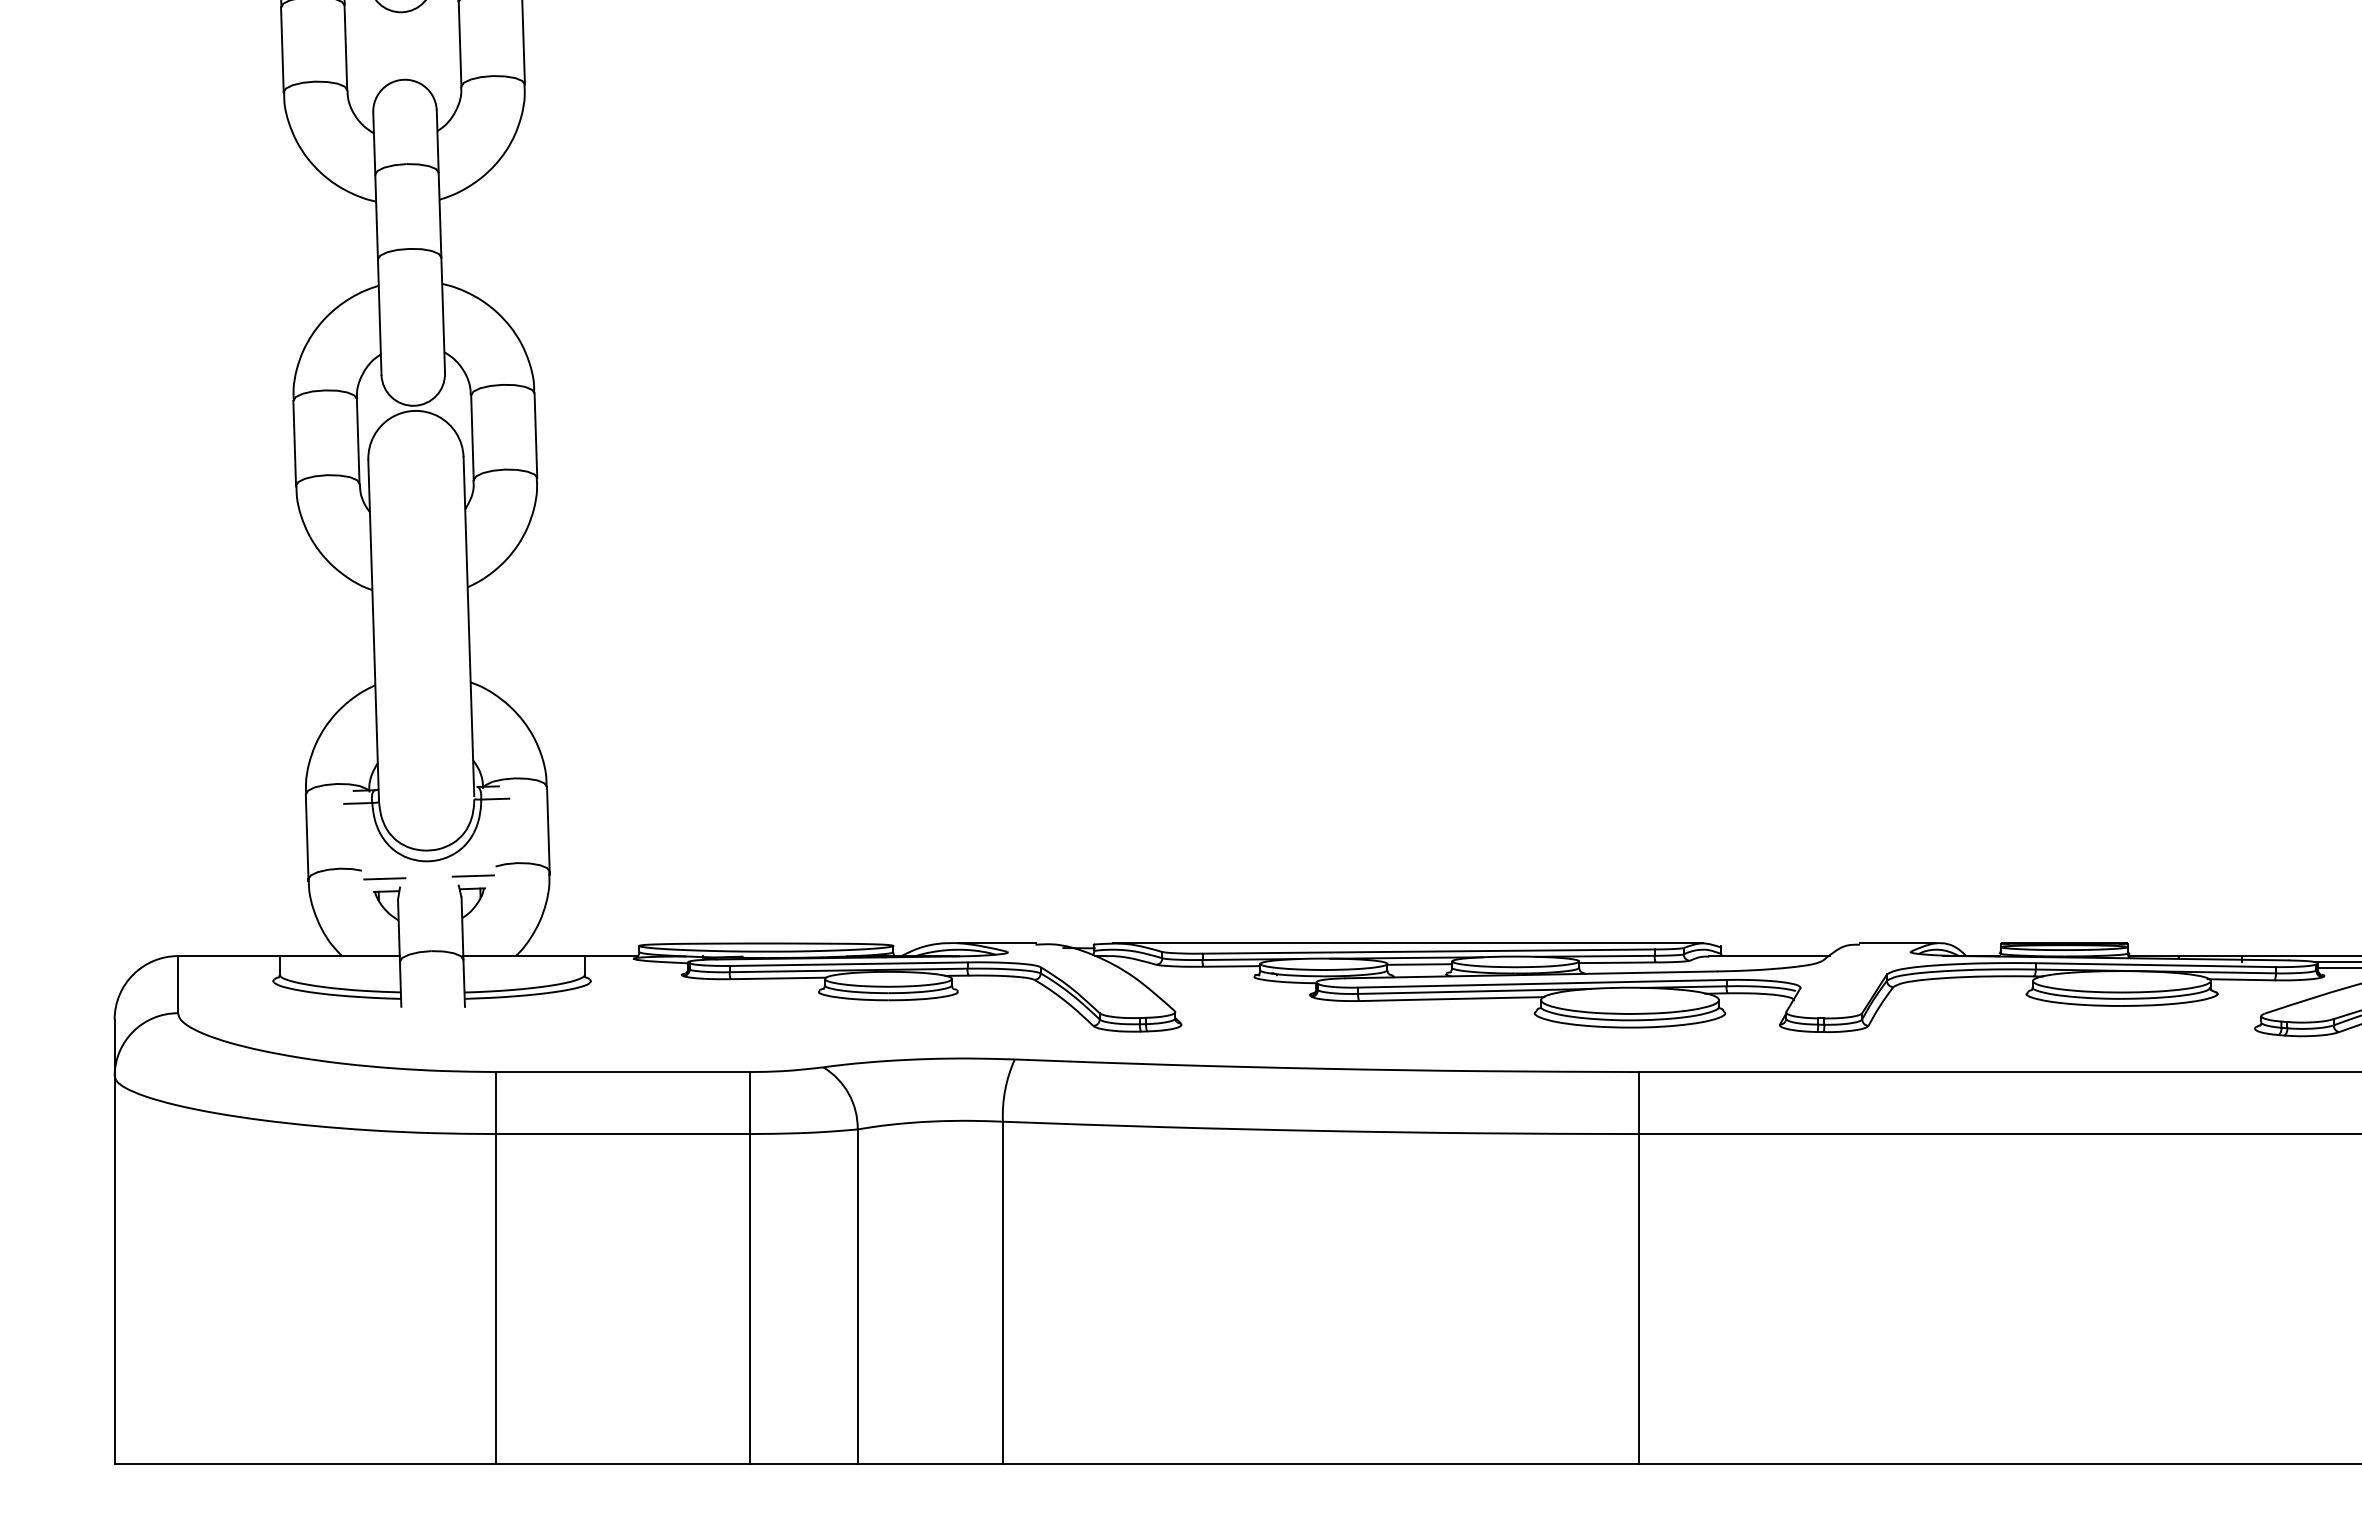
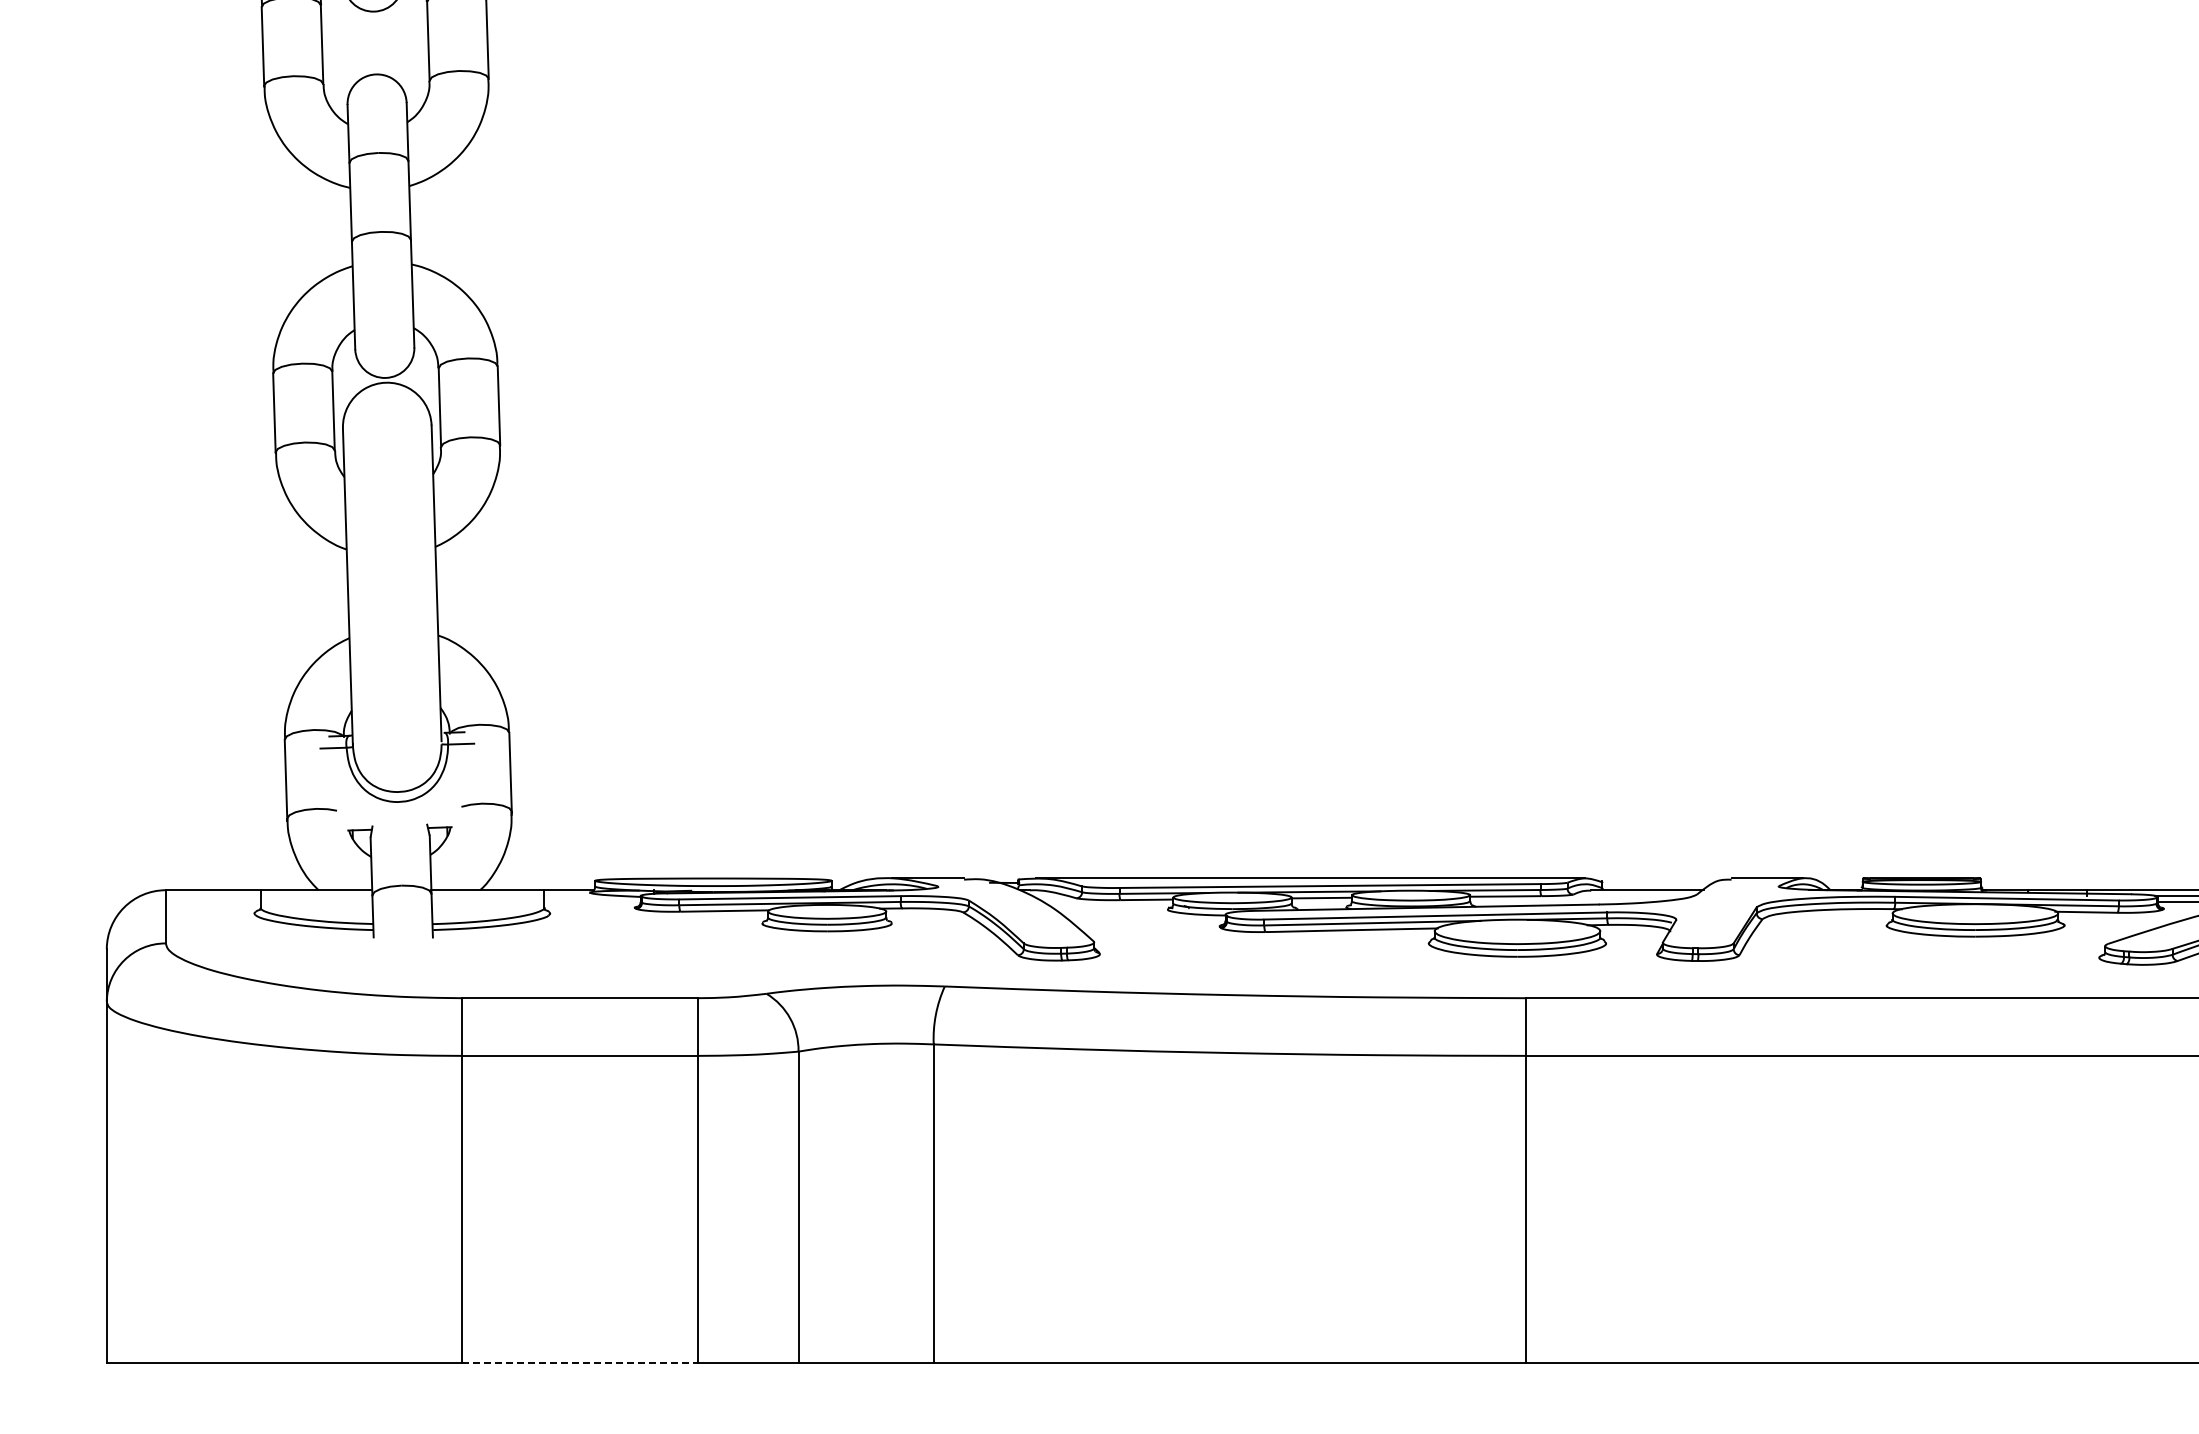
line: (473, 875) -> (440, 815), removed
line: (385, 877) -> (358, 817), removed
line: (623, 1464) -> (580, 1363), solid -> dashed

